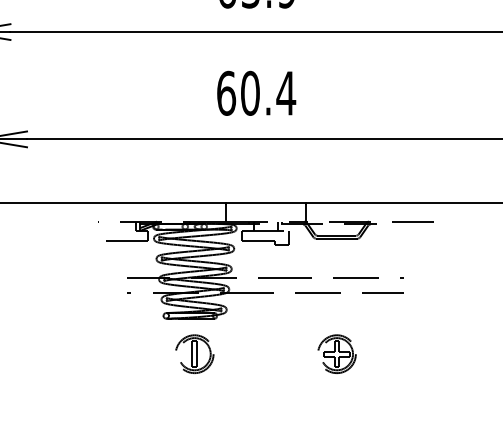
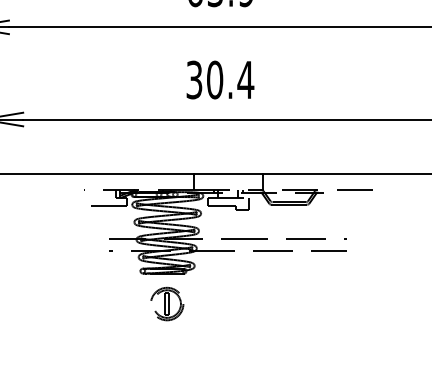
text: (226, 92) -> (194, 79), 60.4 -> 30.4
part: (336, 353) -> (289, 303), removed

